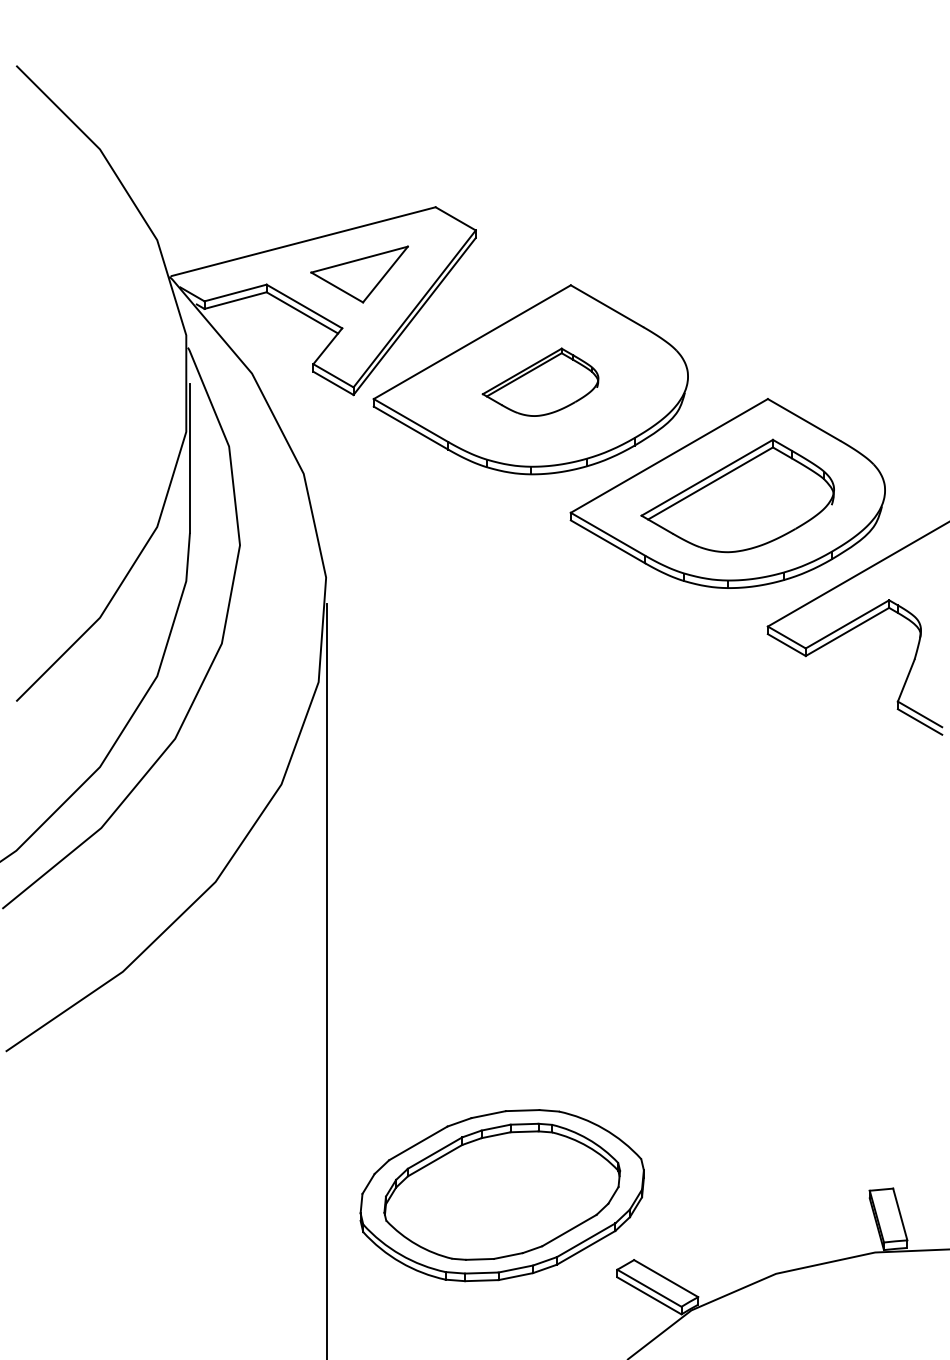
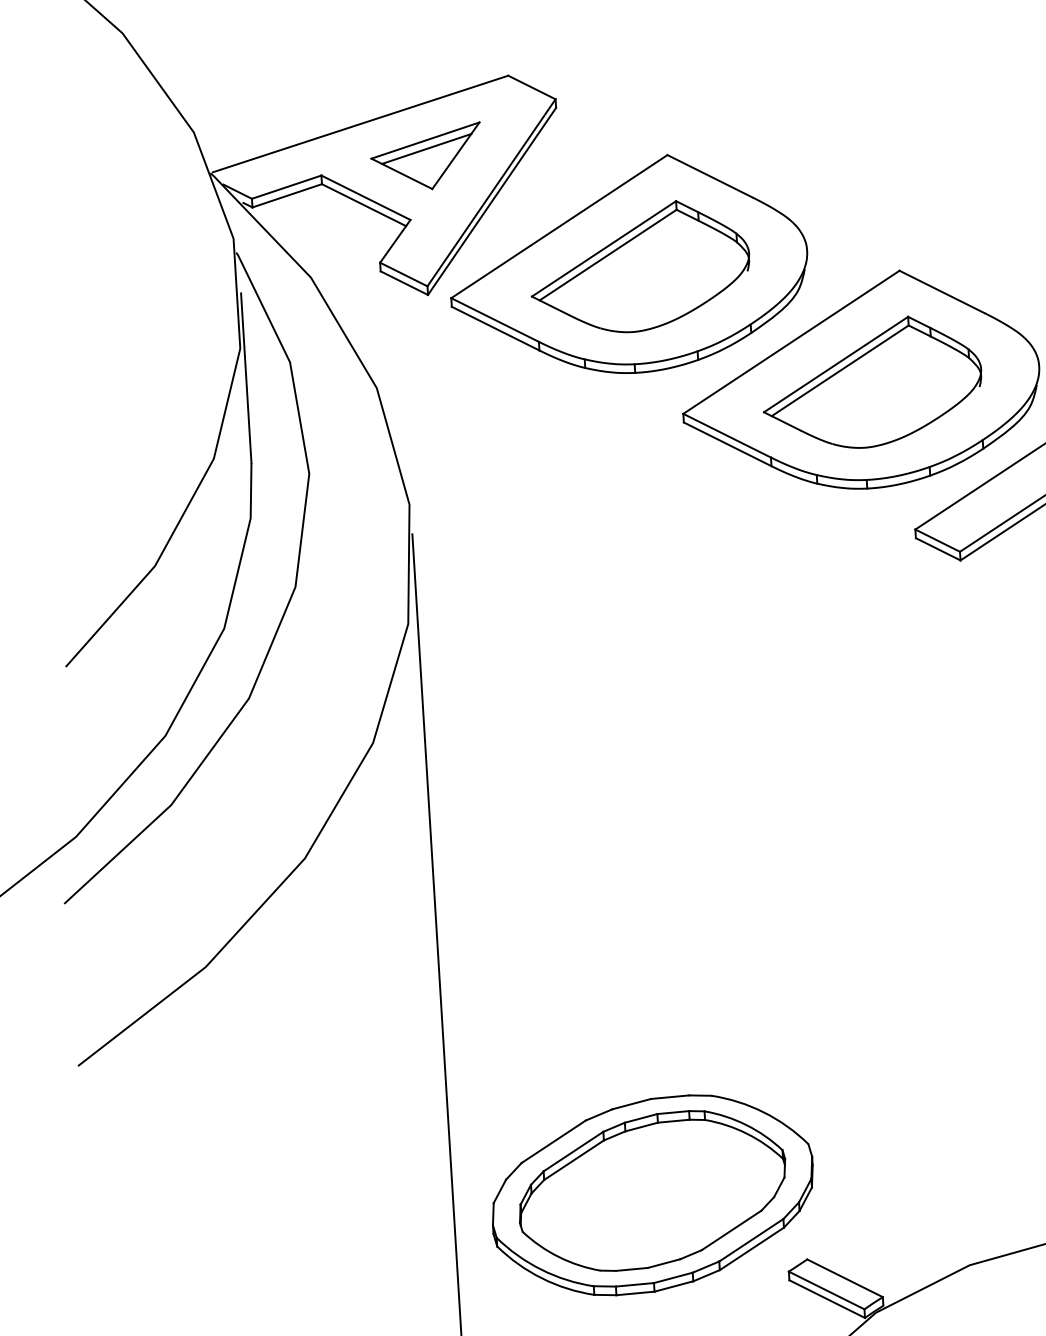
line: (360, 266) -> (426, 148), added
part: (540, 382) -> (639, 267), size x1.67

